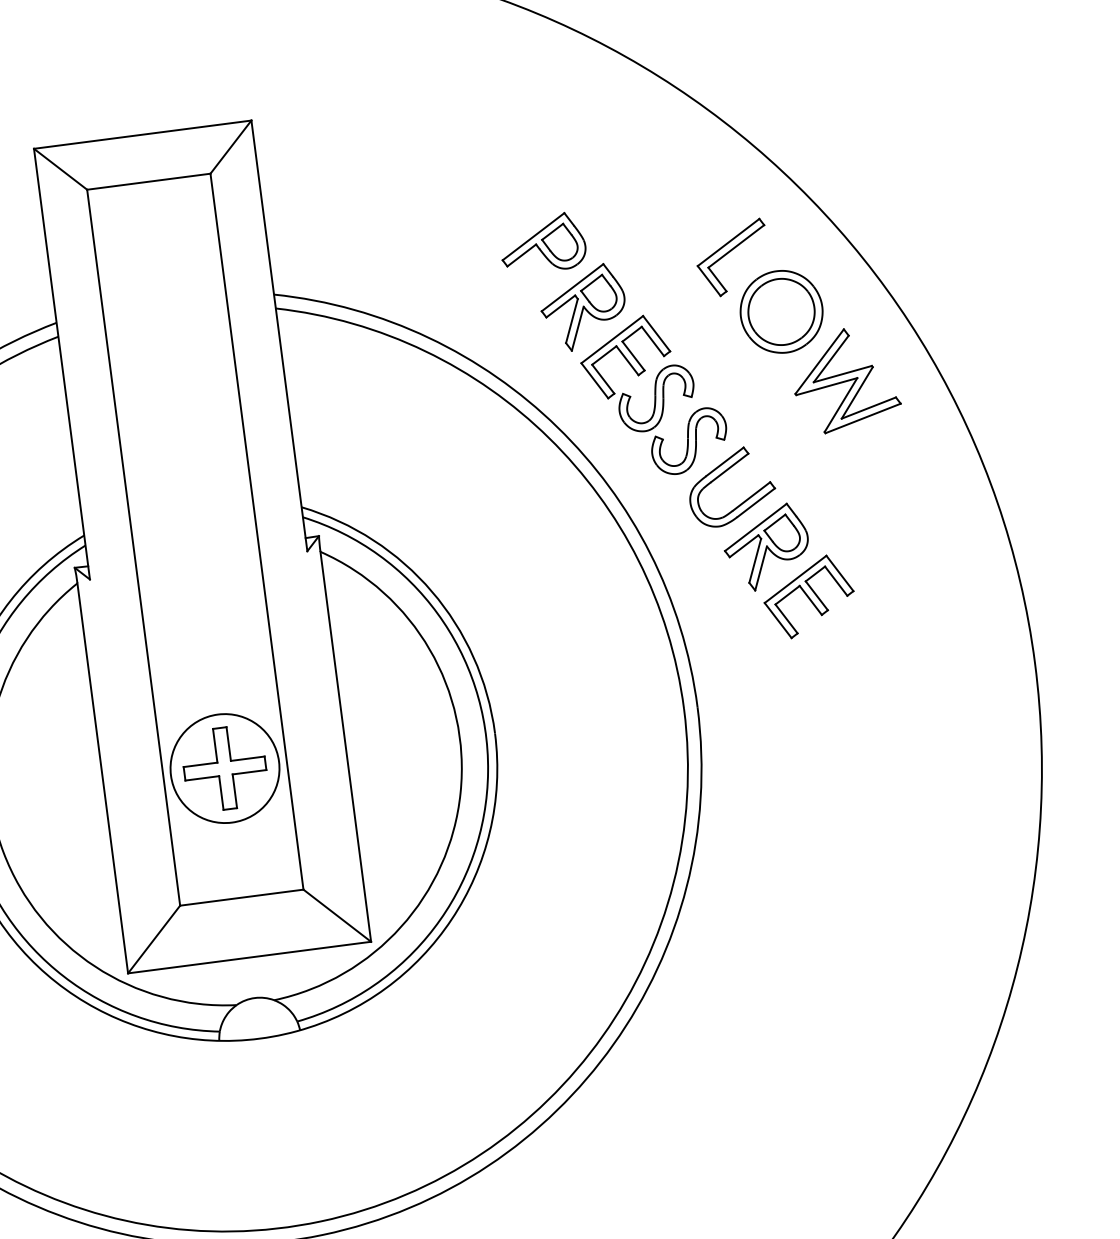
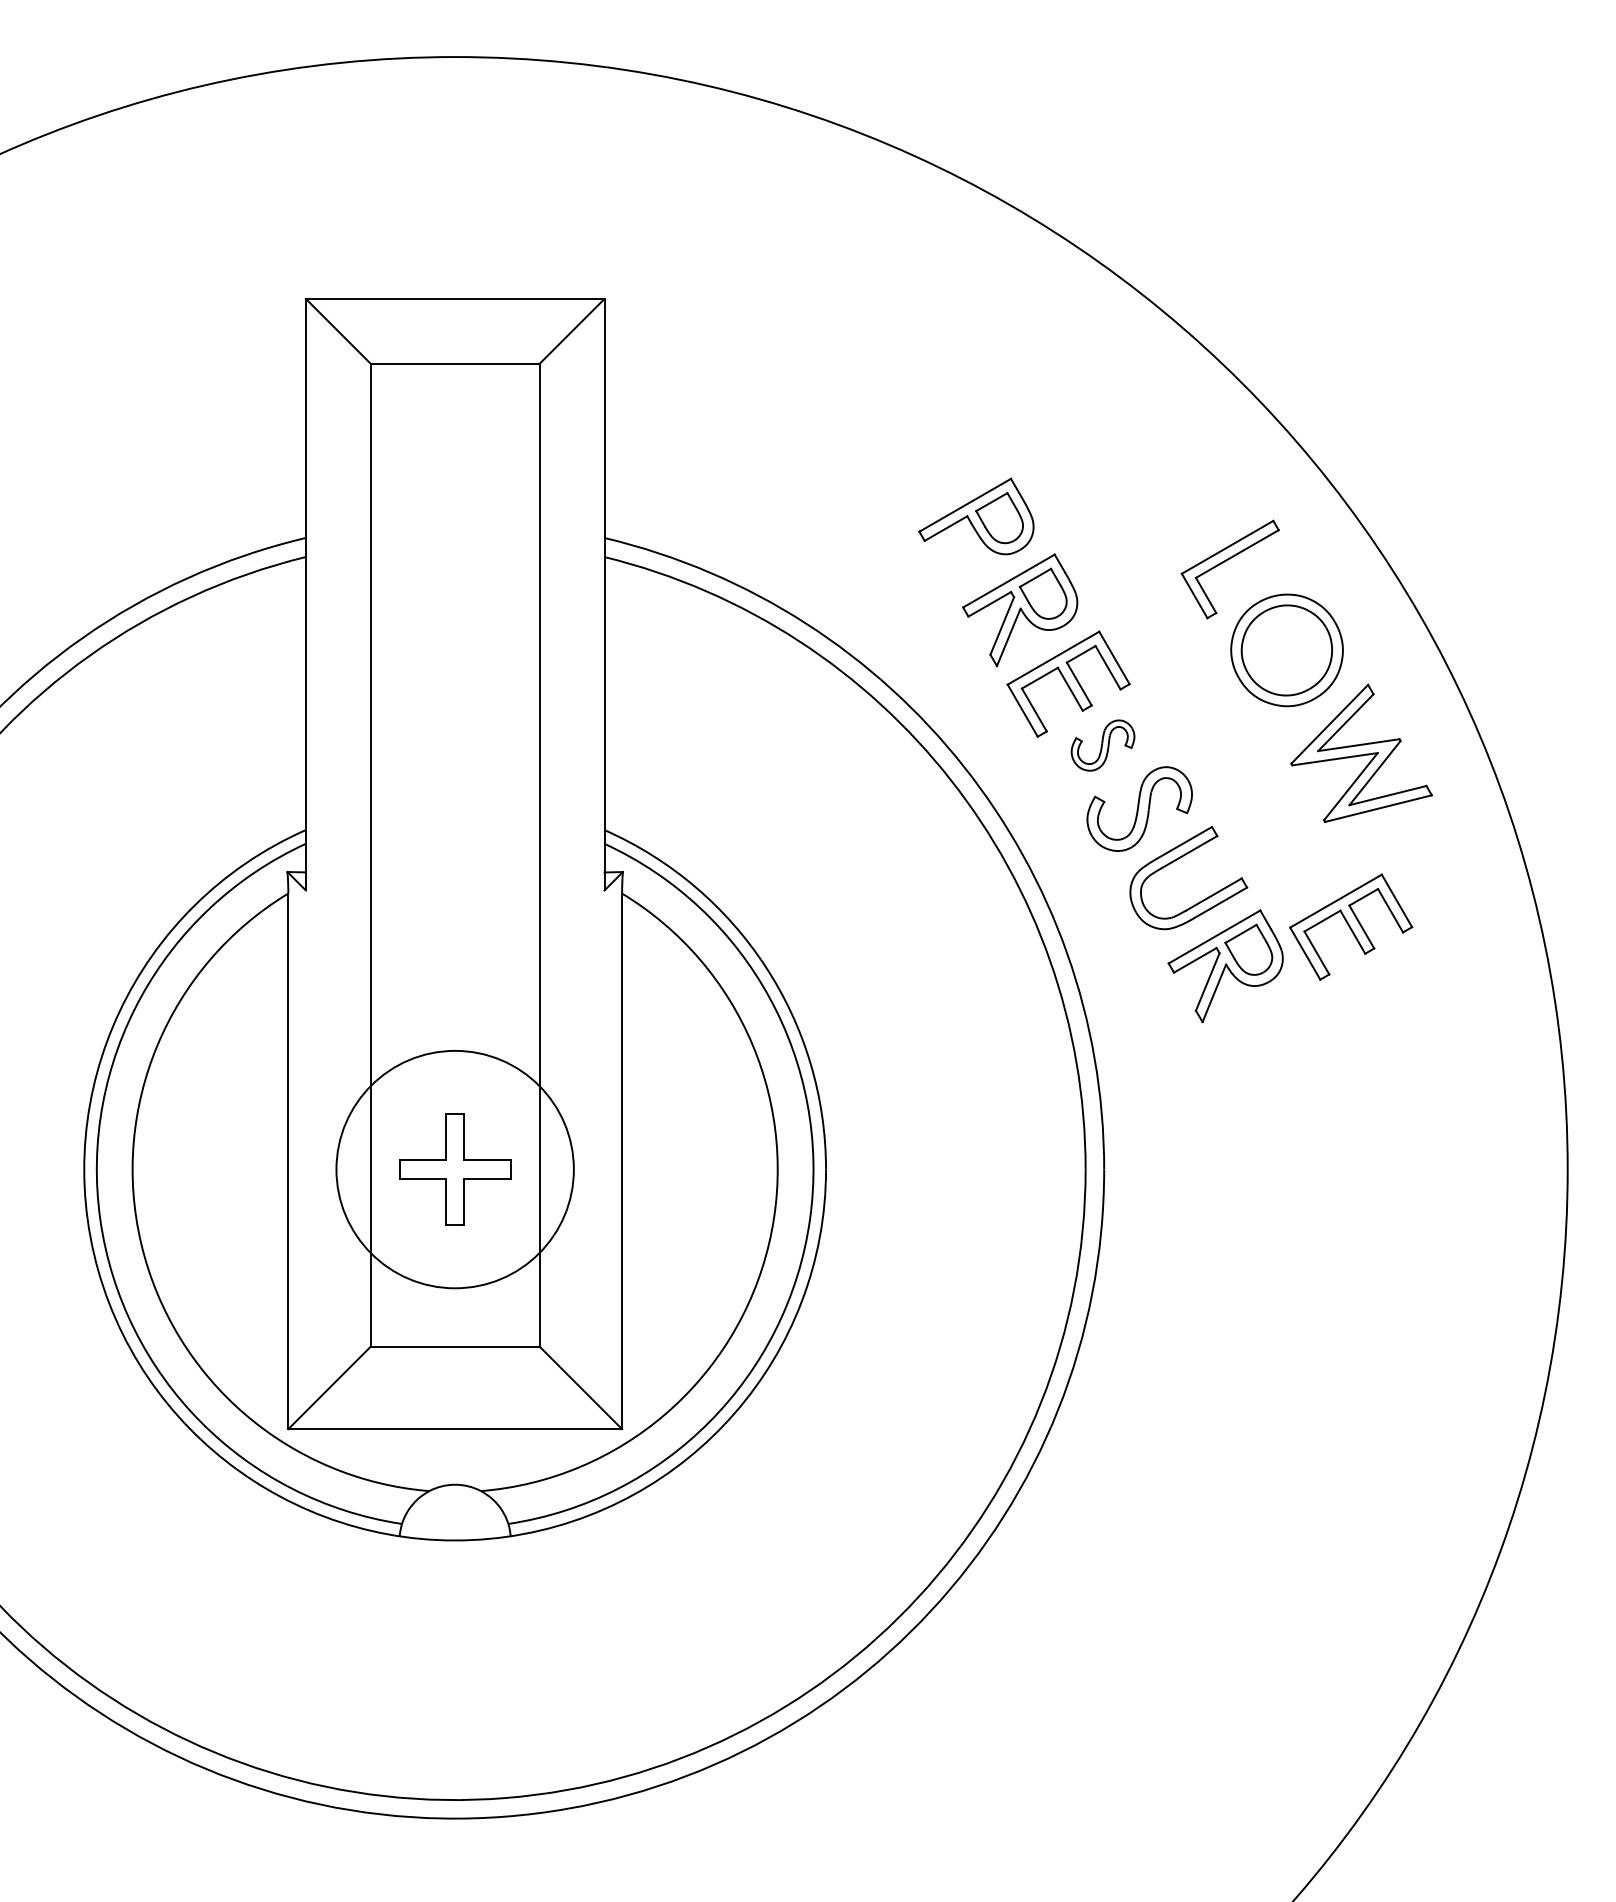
part: (656, 398) -> (1102, 745), size x0.6
part: (809, 596) -> (1351, 926), moved
circle: (224, 768) -> (454, 1169), size x1.6

